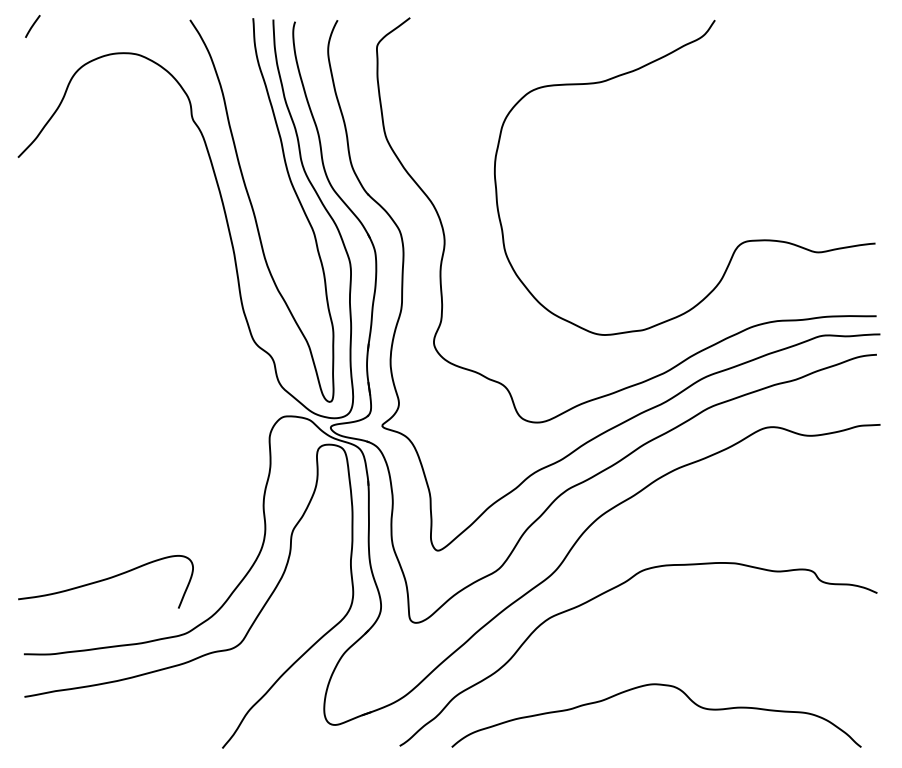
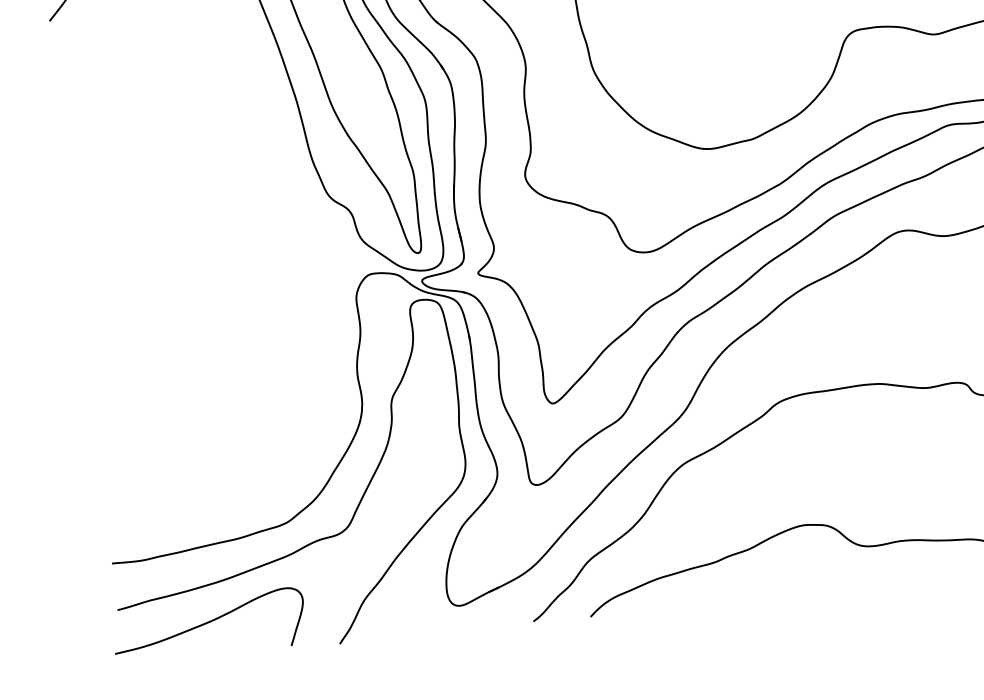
curve: (105, 580) -> (208, 623), moved

